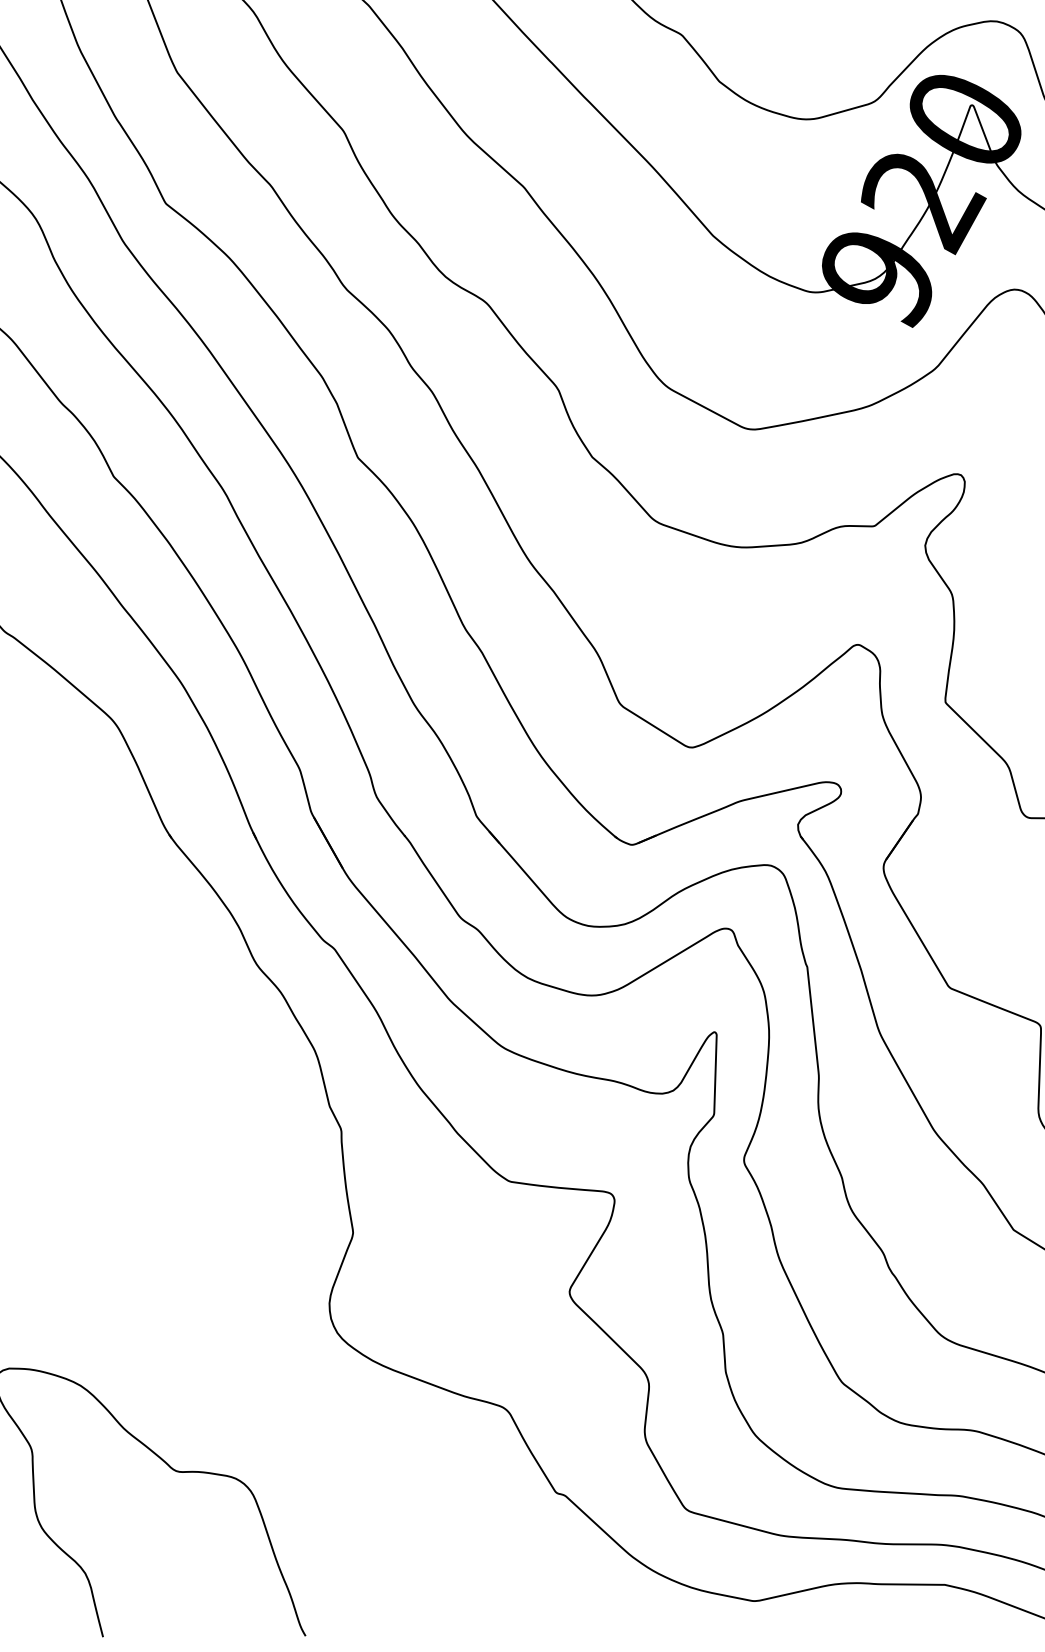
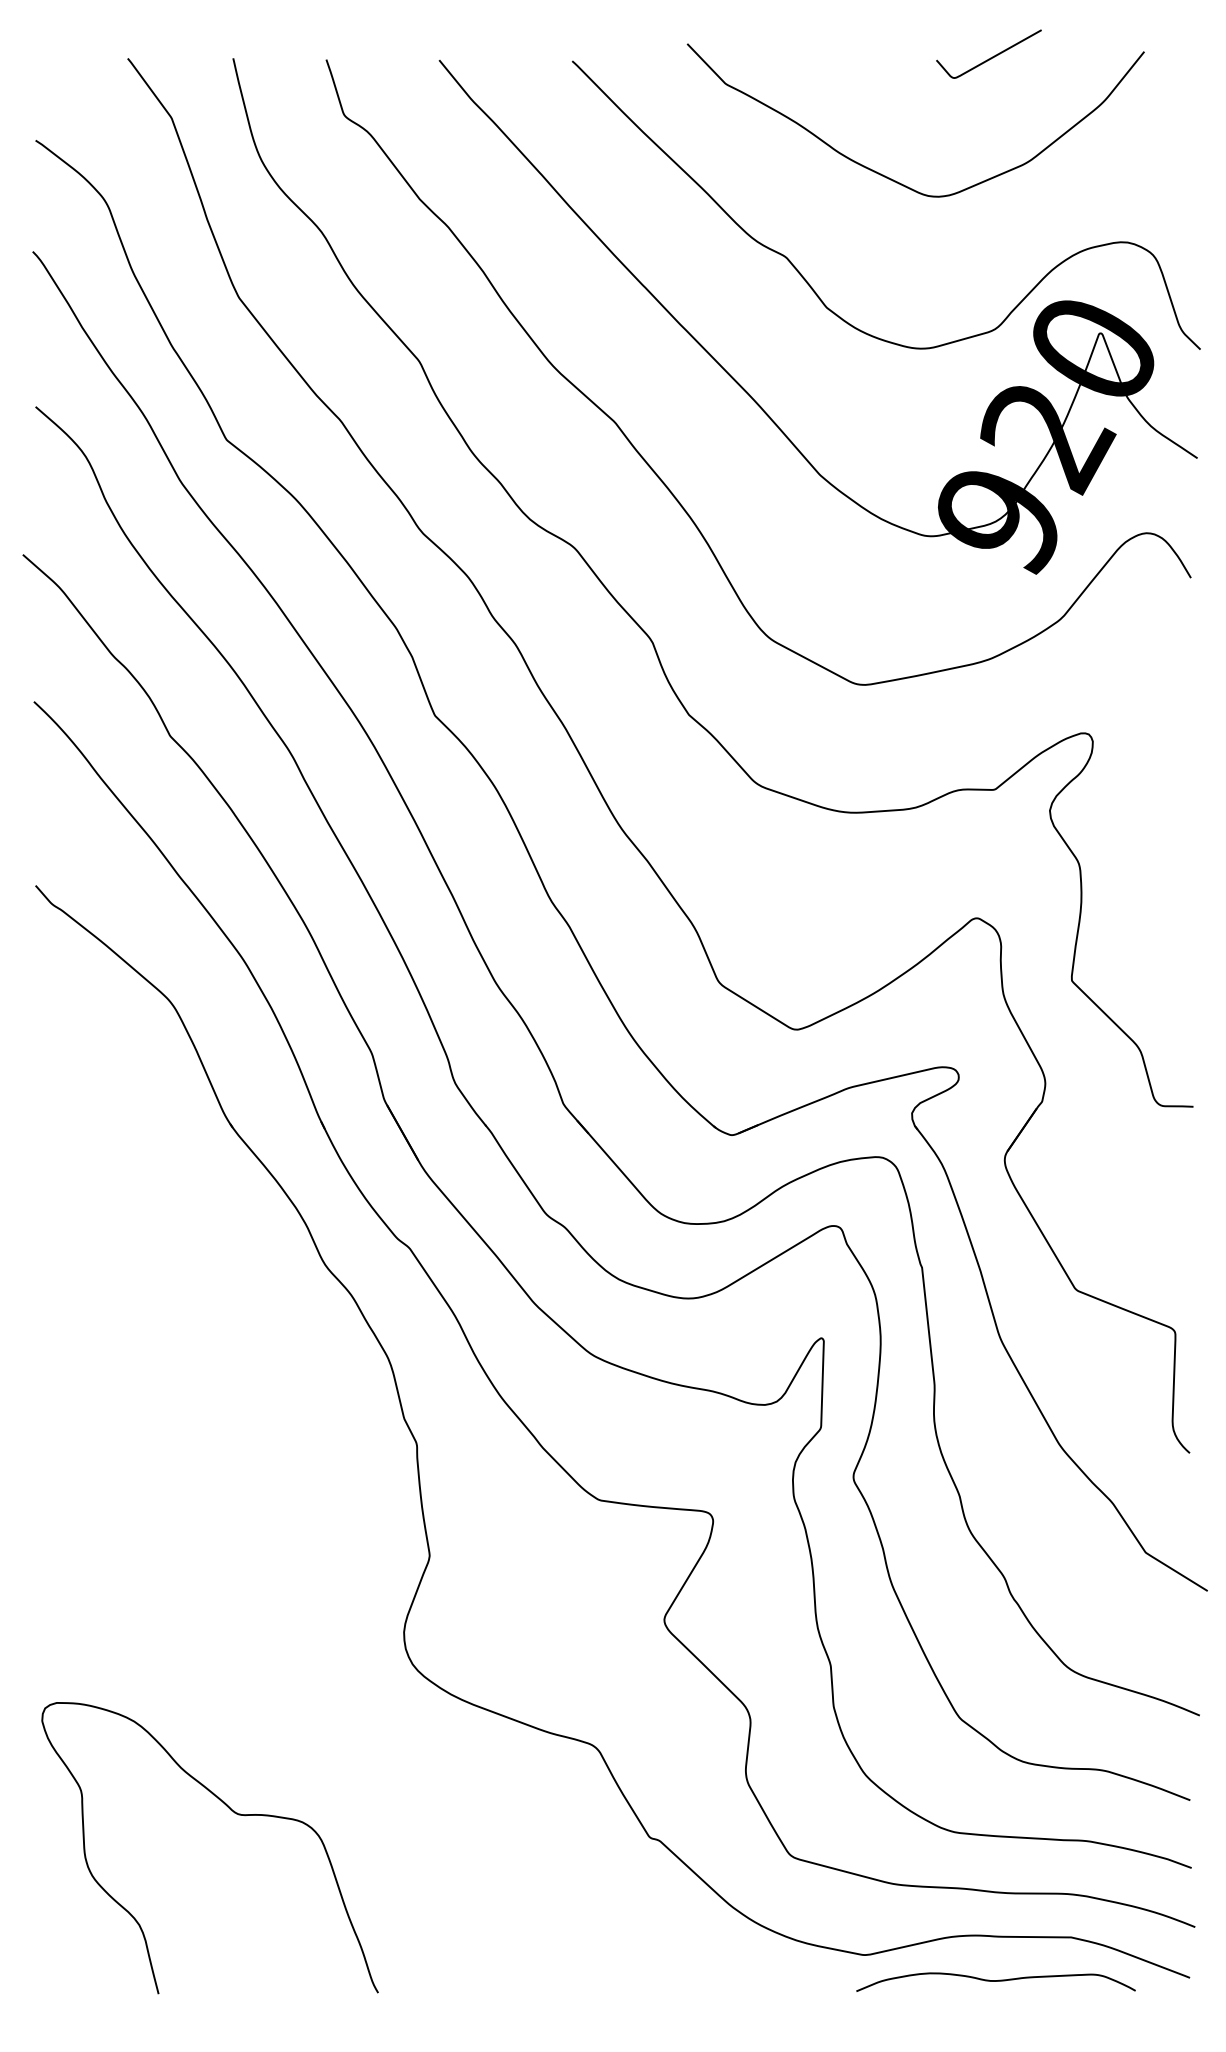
curve: (875, 1625) -> (995, 1981), added

